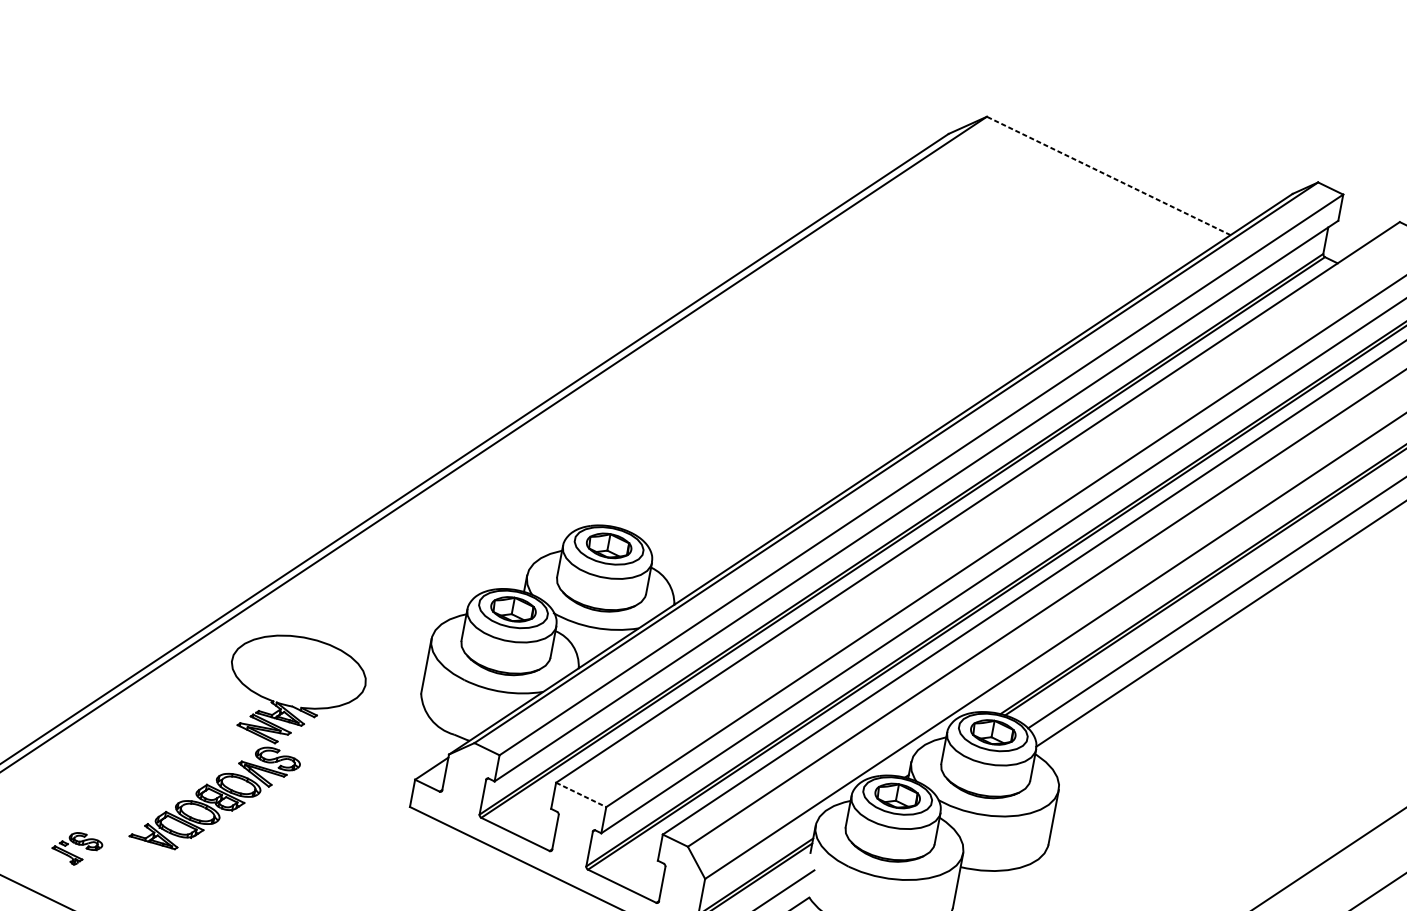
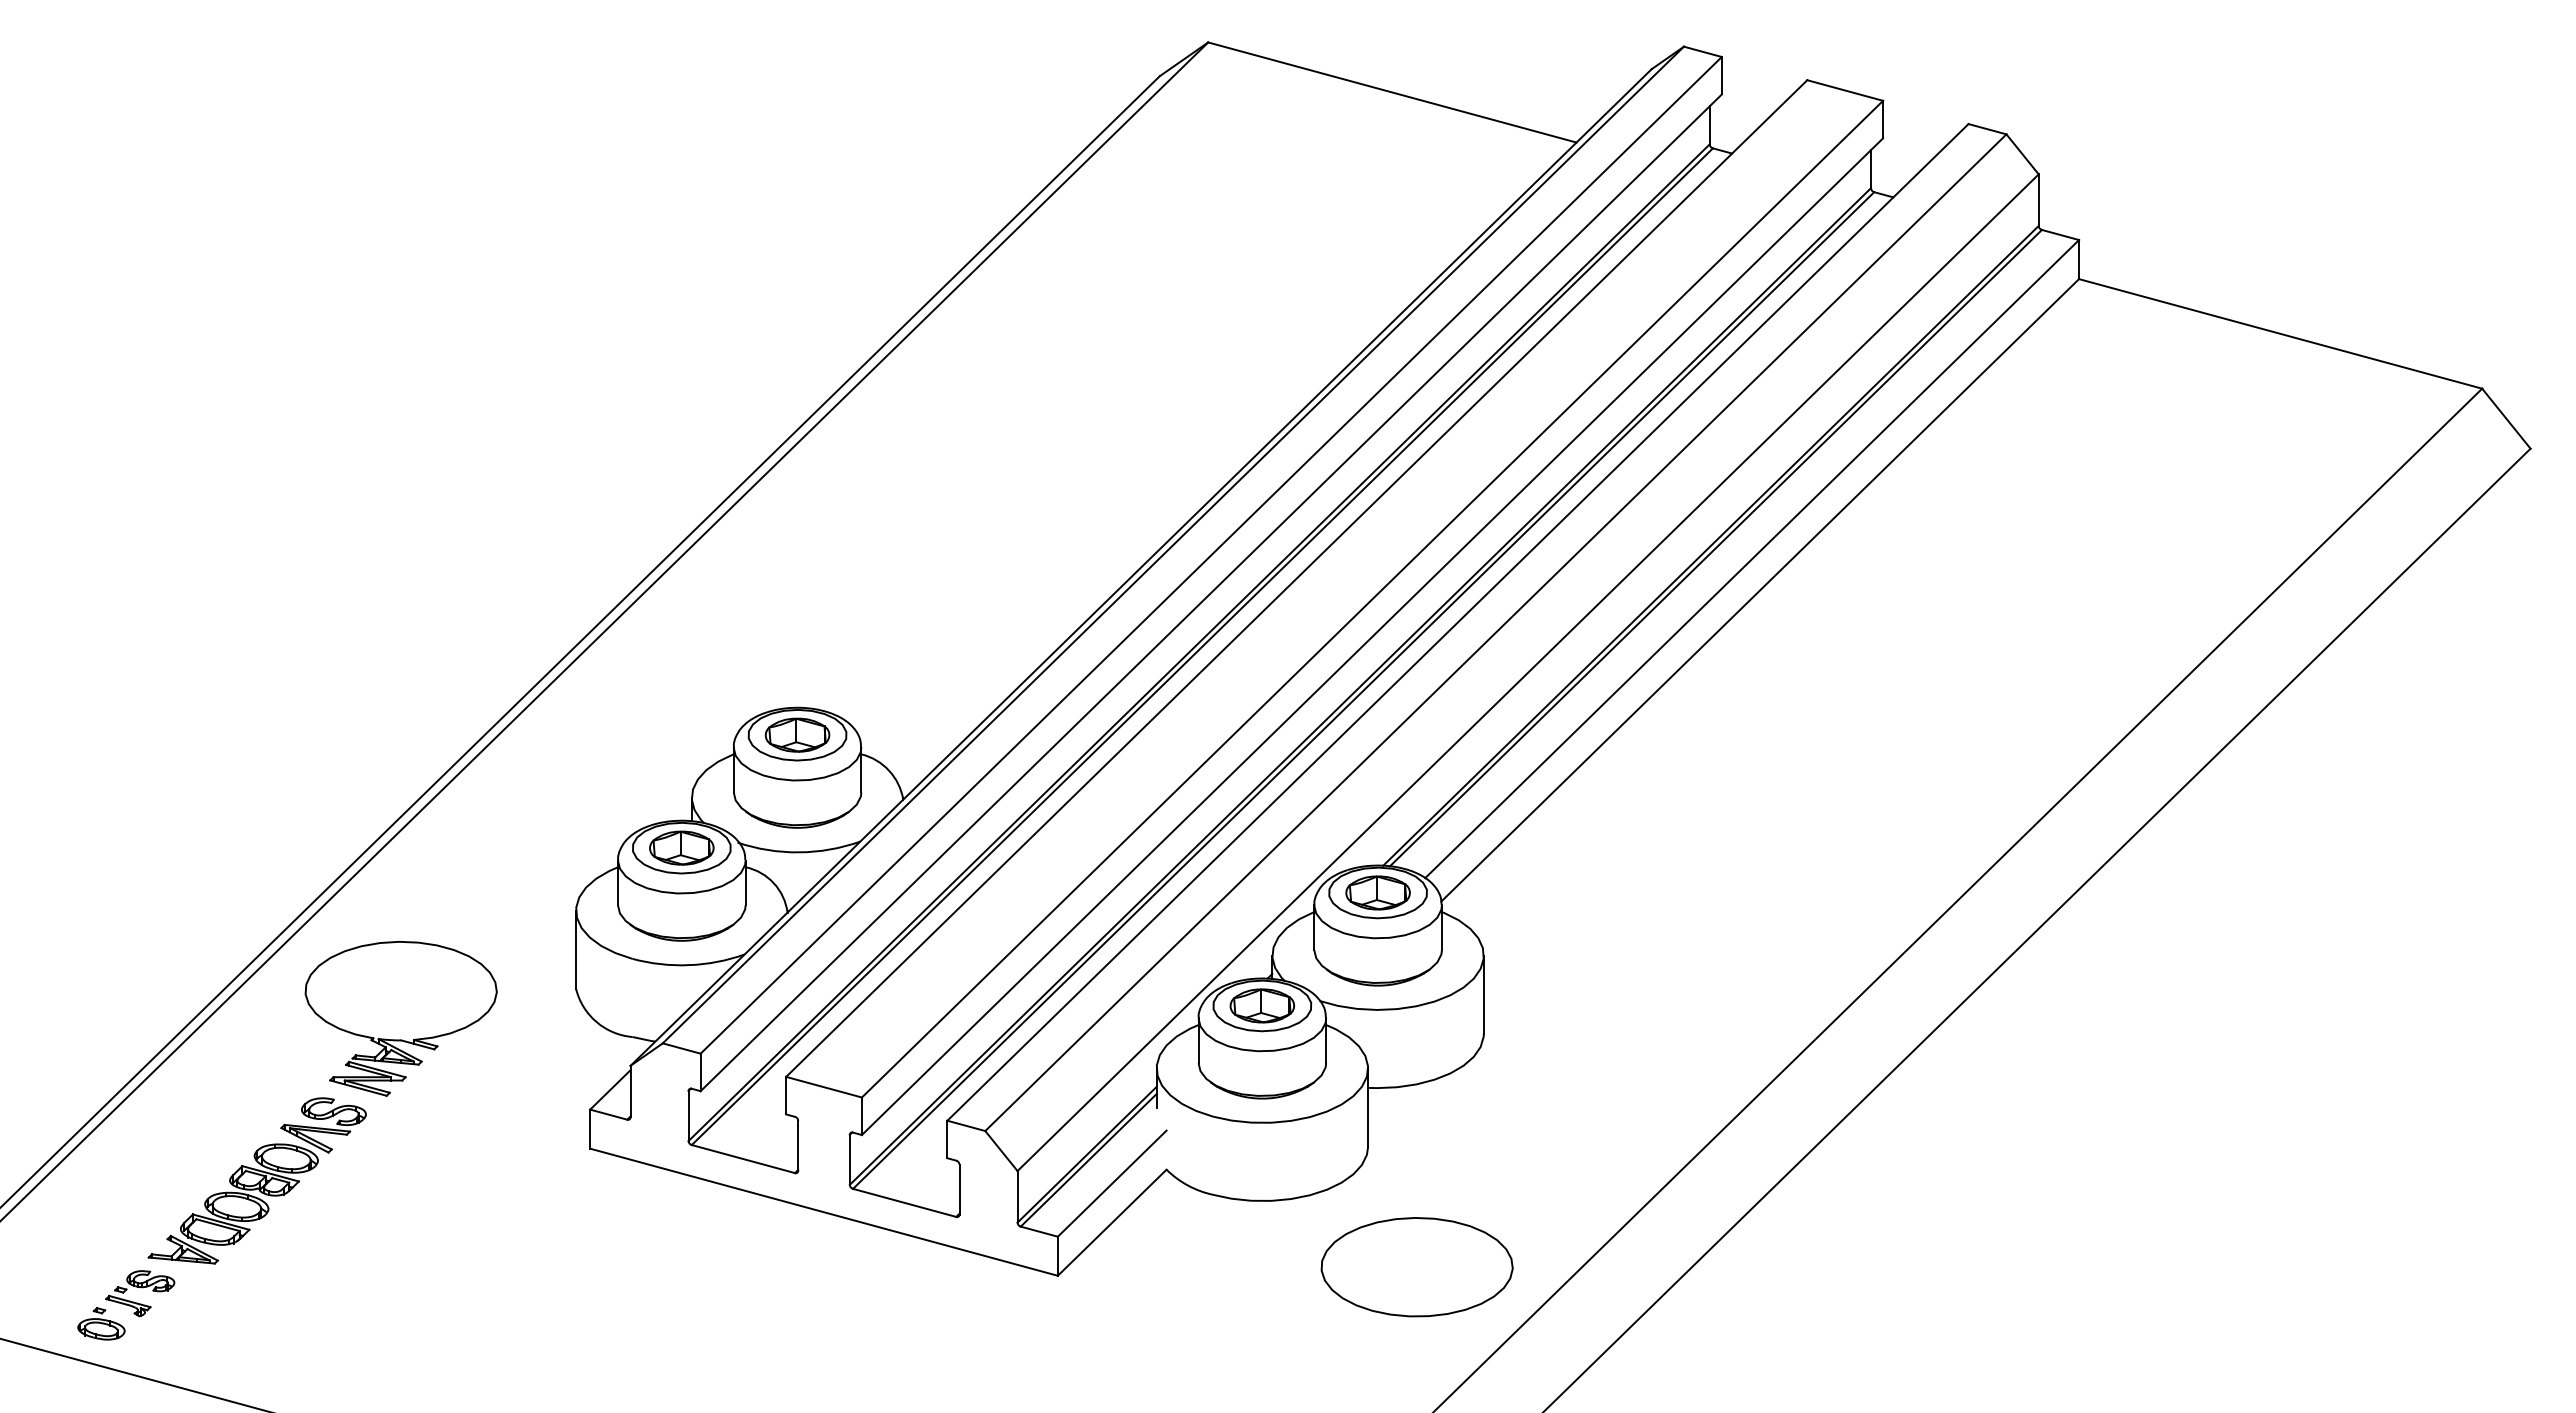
line: (1108, 175) -> (1392, 92), dashed -> solid
line: (581, 795) -> (824, 1087), dashed -> solid
part: (214, 796) -> (256, 1180), moved
part: (46, 864) -> (101, 1323), added

